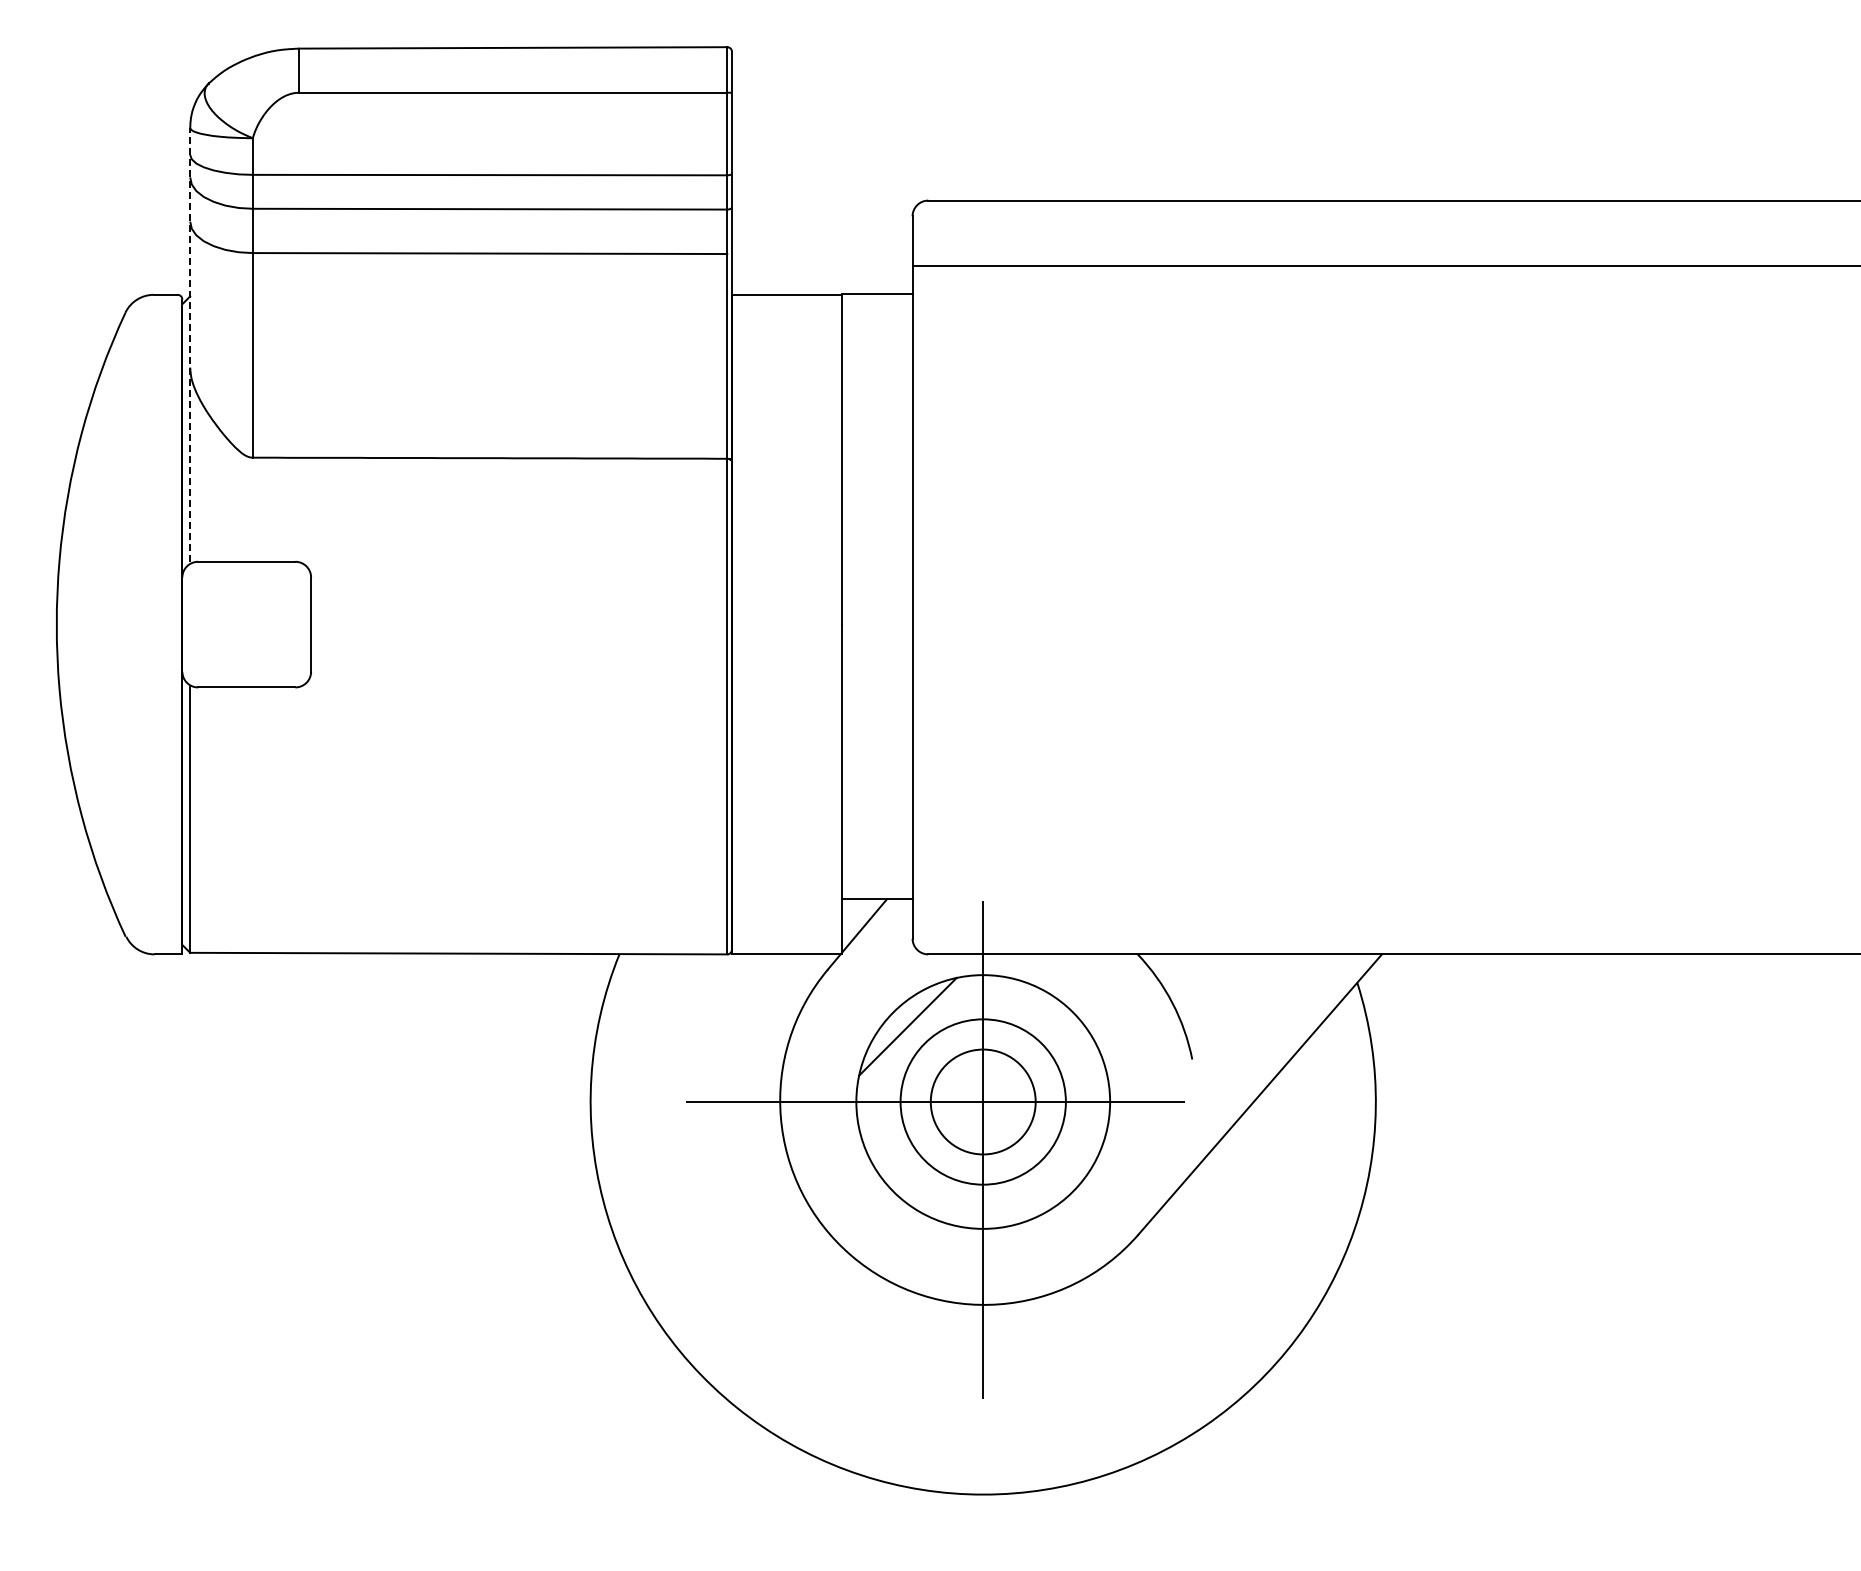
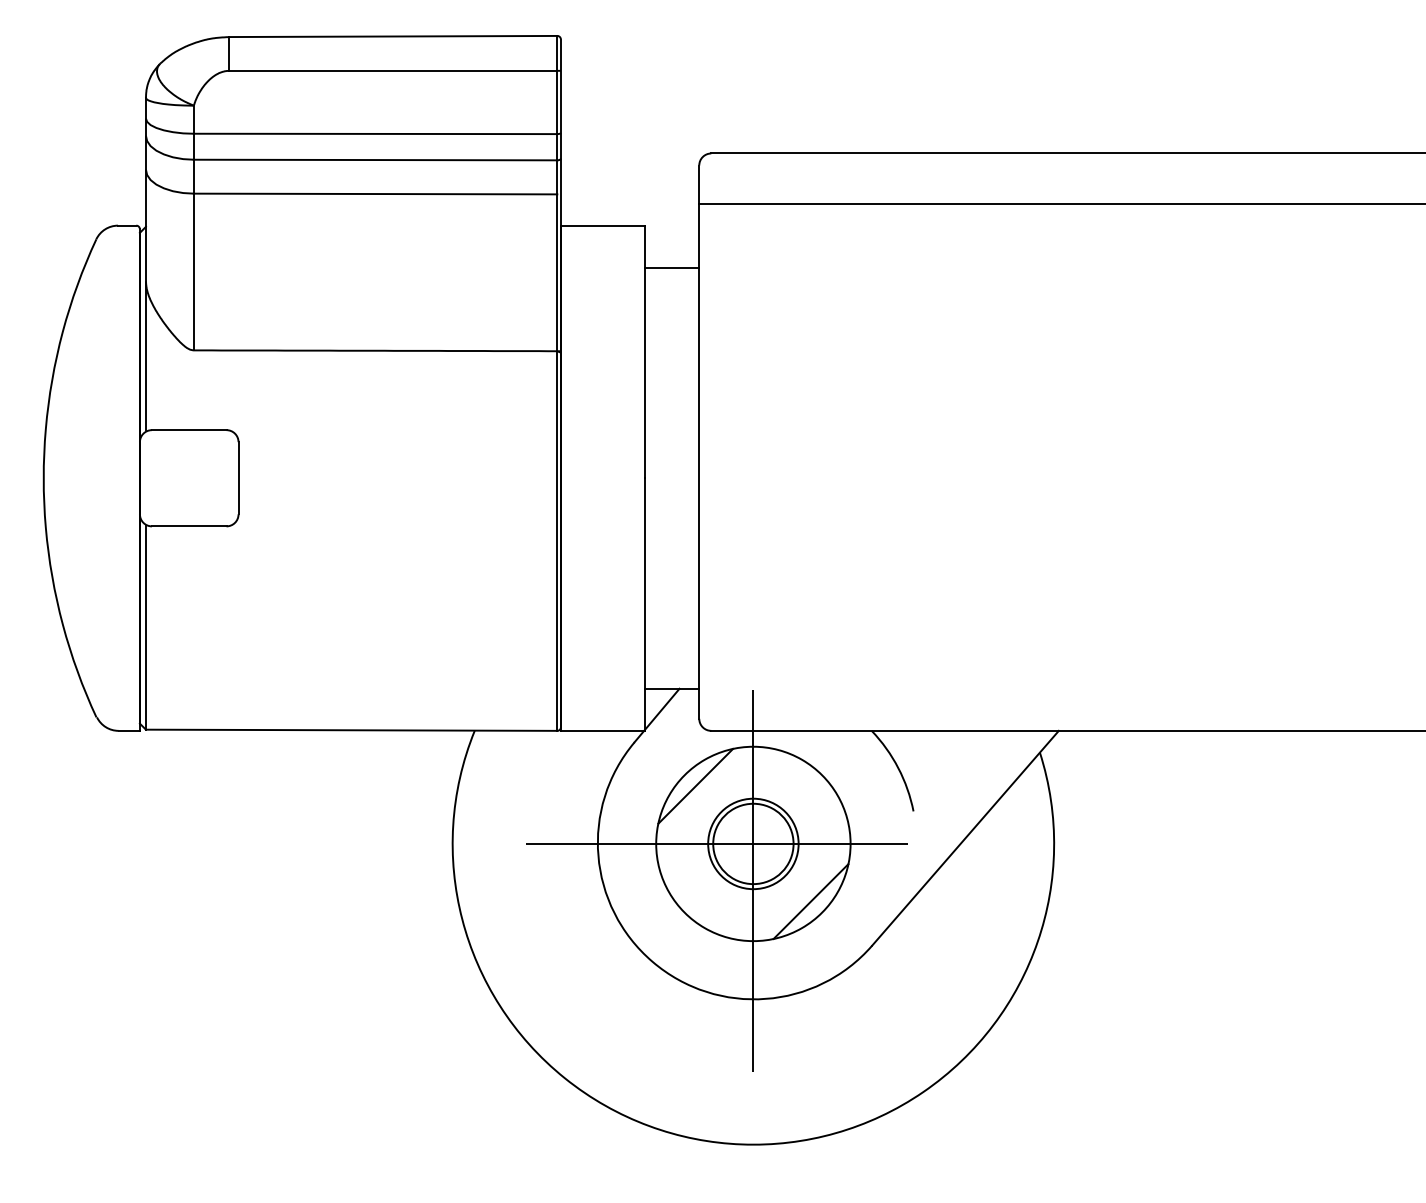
line: (876, 293) -> (671, 267), moved
line: (190, 344) -> (146, 263), dashed -> solid
circle: (983, 1101) -> (753, 843), size x0.71
line: (1058, 1177) -> (811, 901), added

